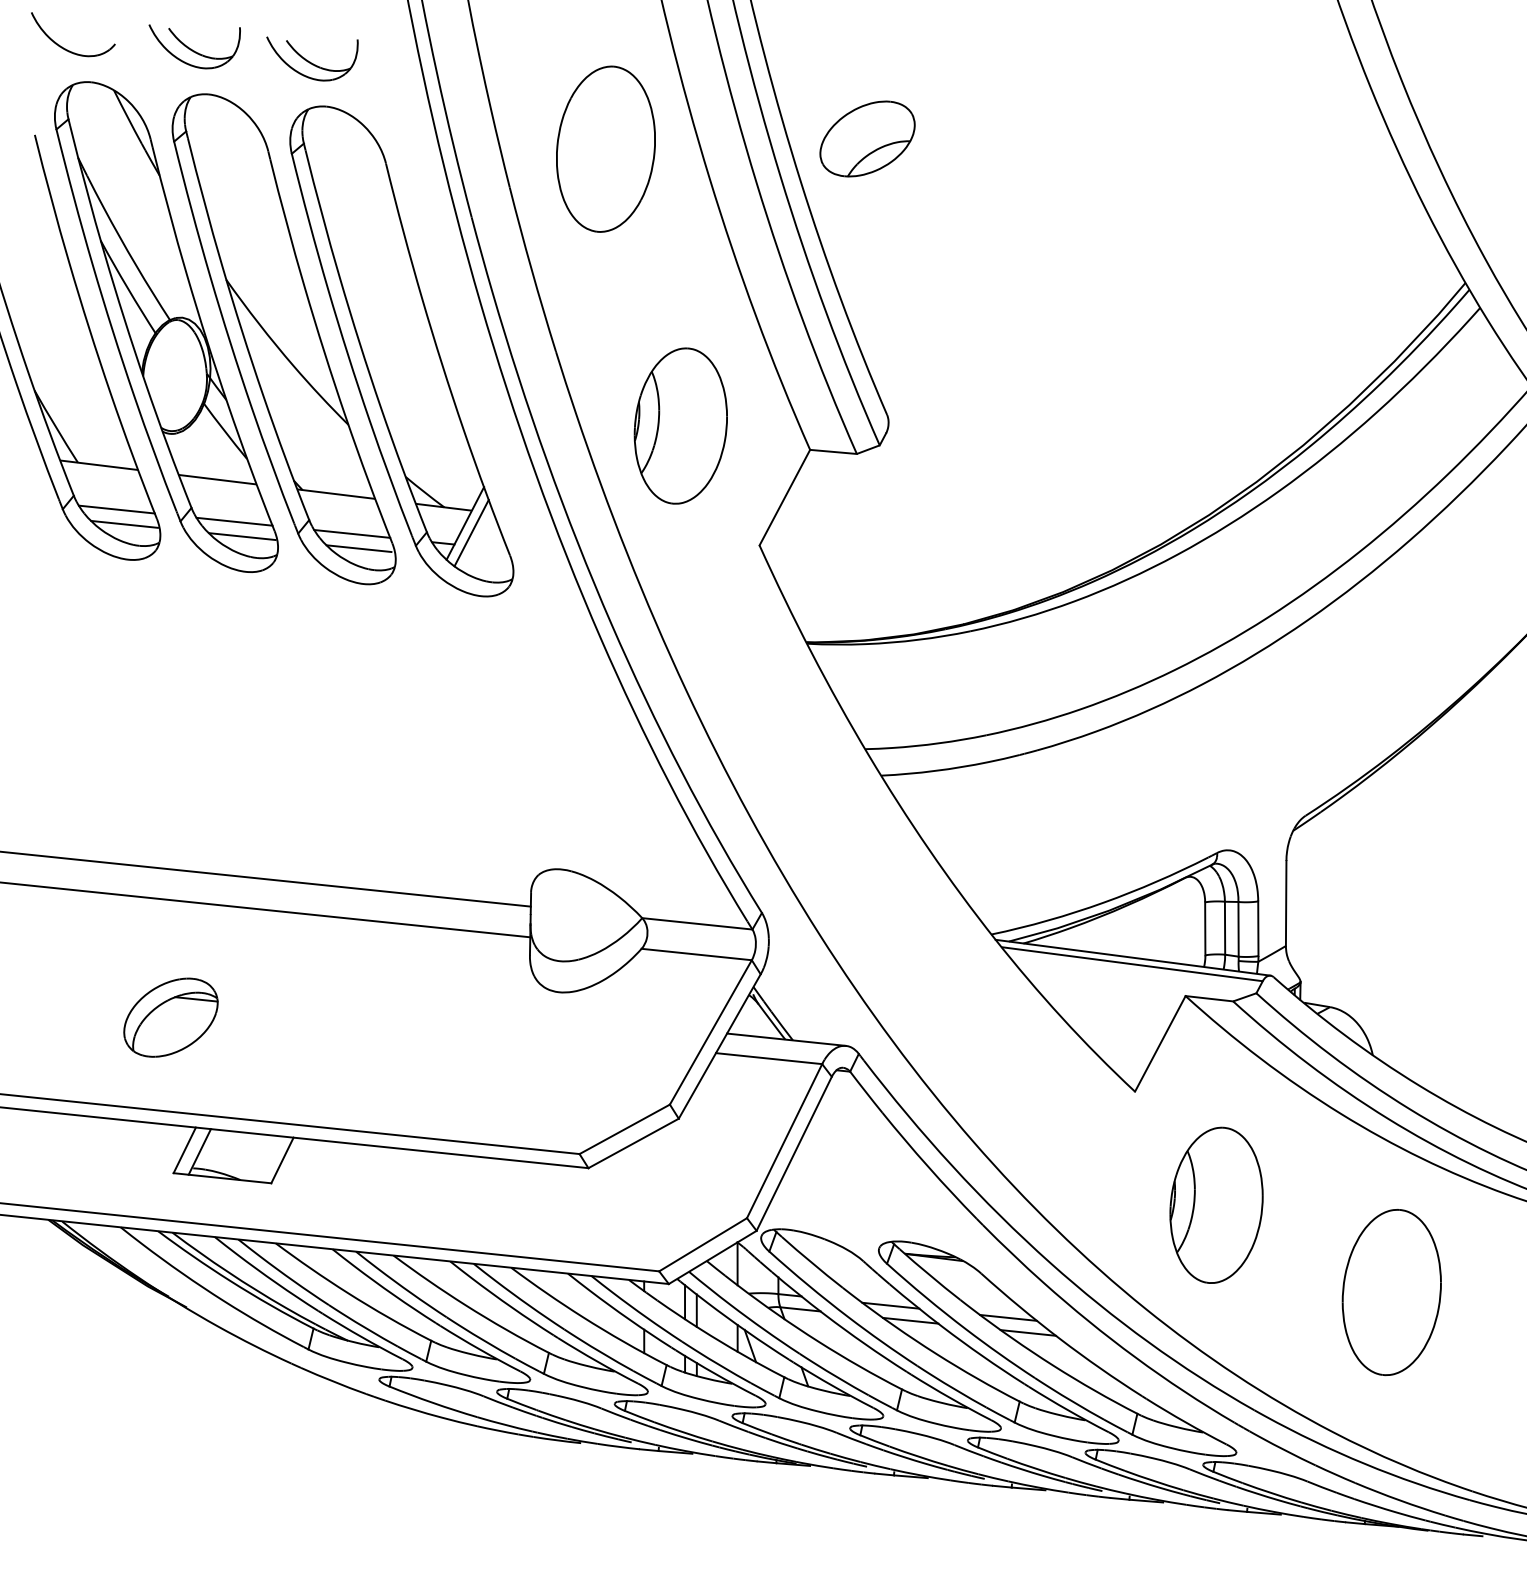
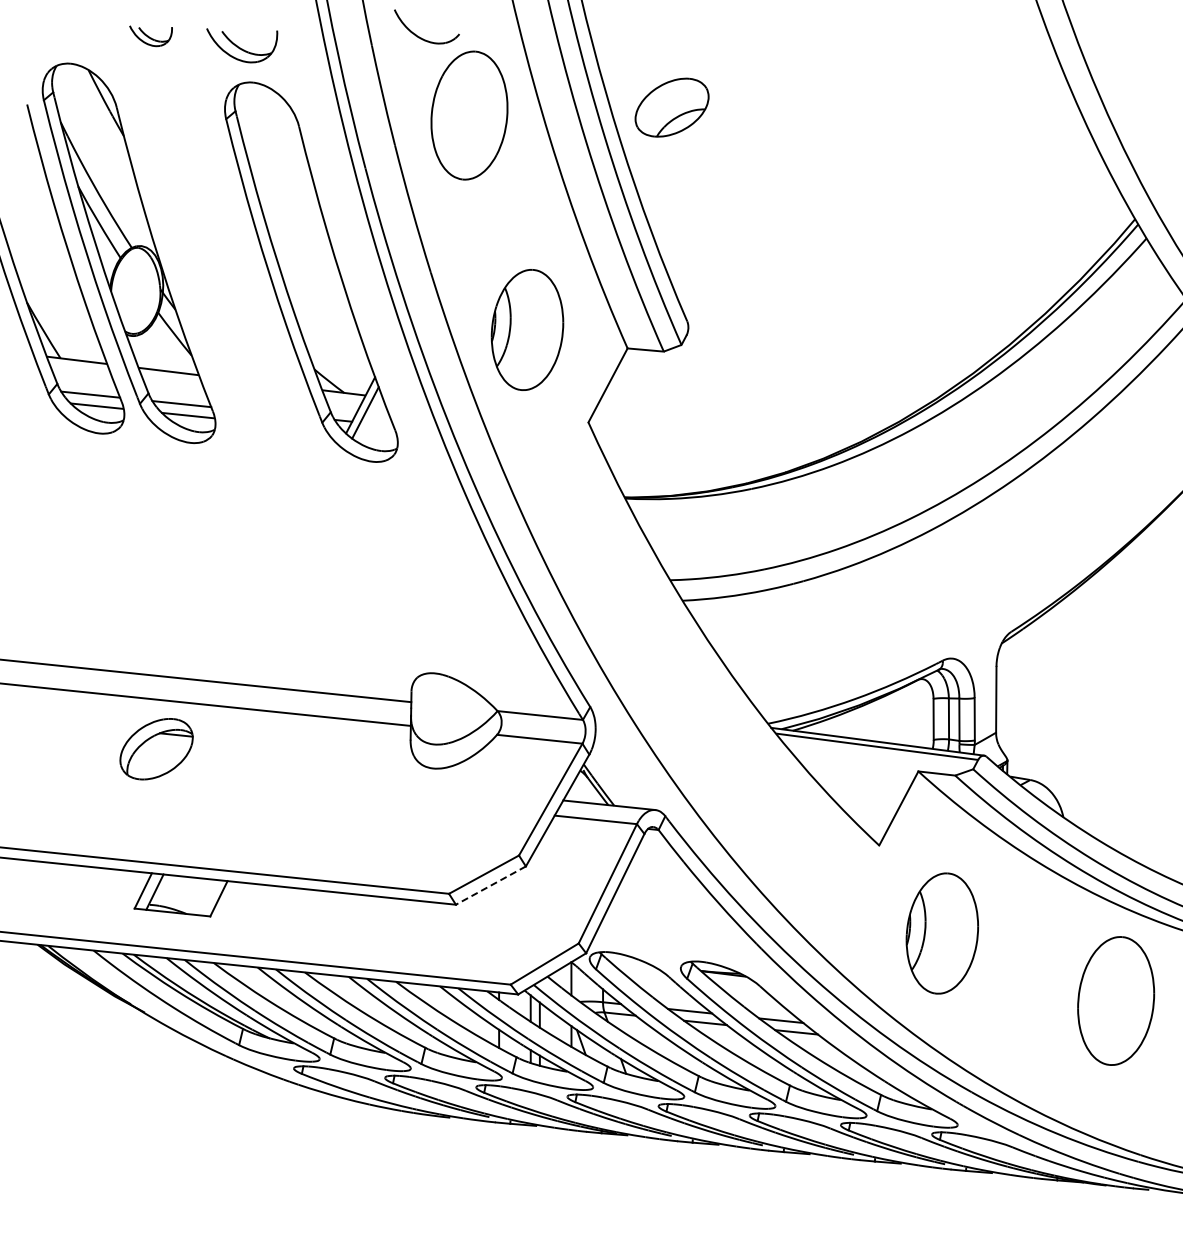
part: (194, 45) -> (150, 35), size x0.6
part: (66, 48) -> (421, 37), moved
part: (284, 338) -> (220, 262), removed
part: (170, 1018) -> (156, 749), moved
line: (633, 1143) -> (490, 885), solid -> dashed
part: (1392, 1291) -> (1116, 1000), moved

